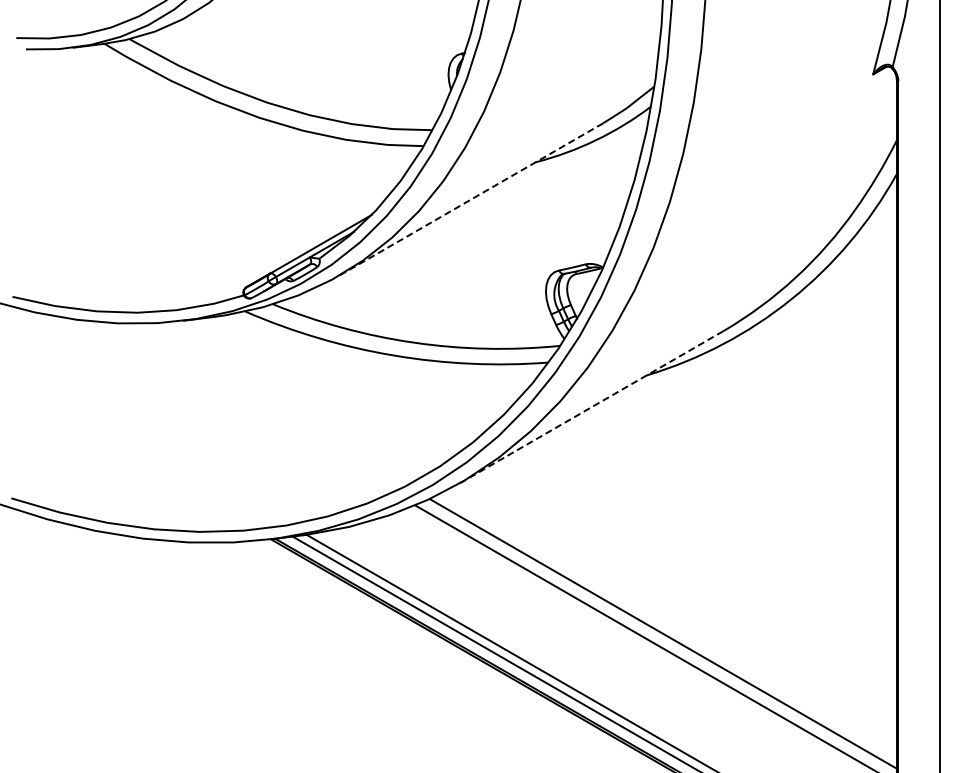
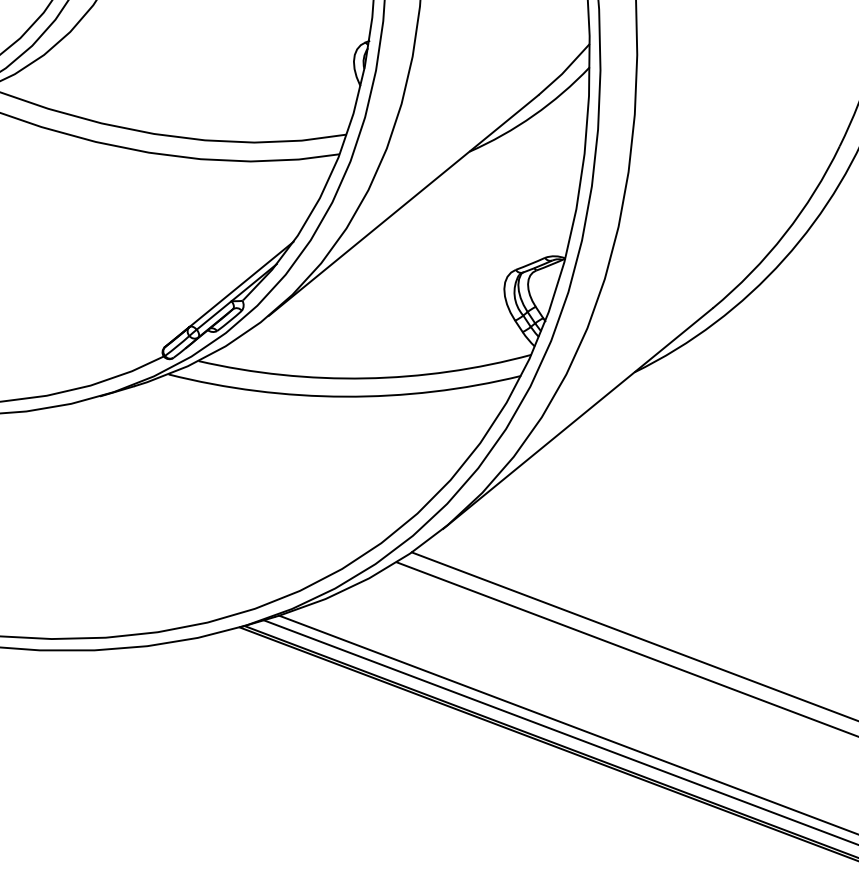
line: (471, 199) -> (403, 205), dashed -> solid
line: (591, 407) -> (577, 418), dashed -> solid

